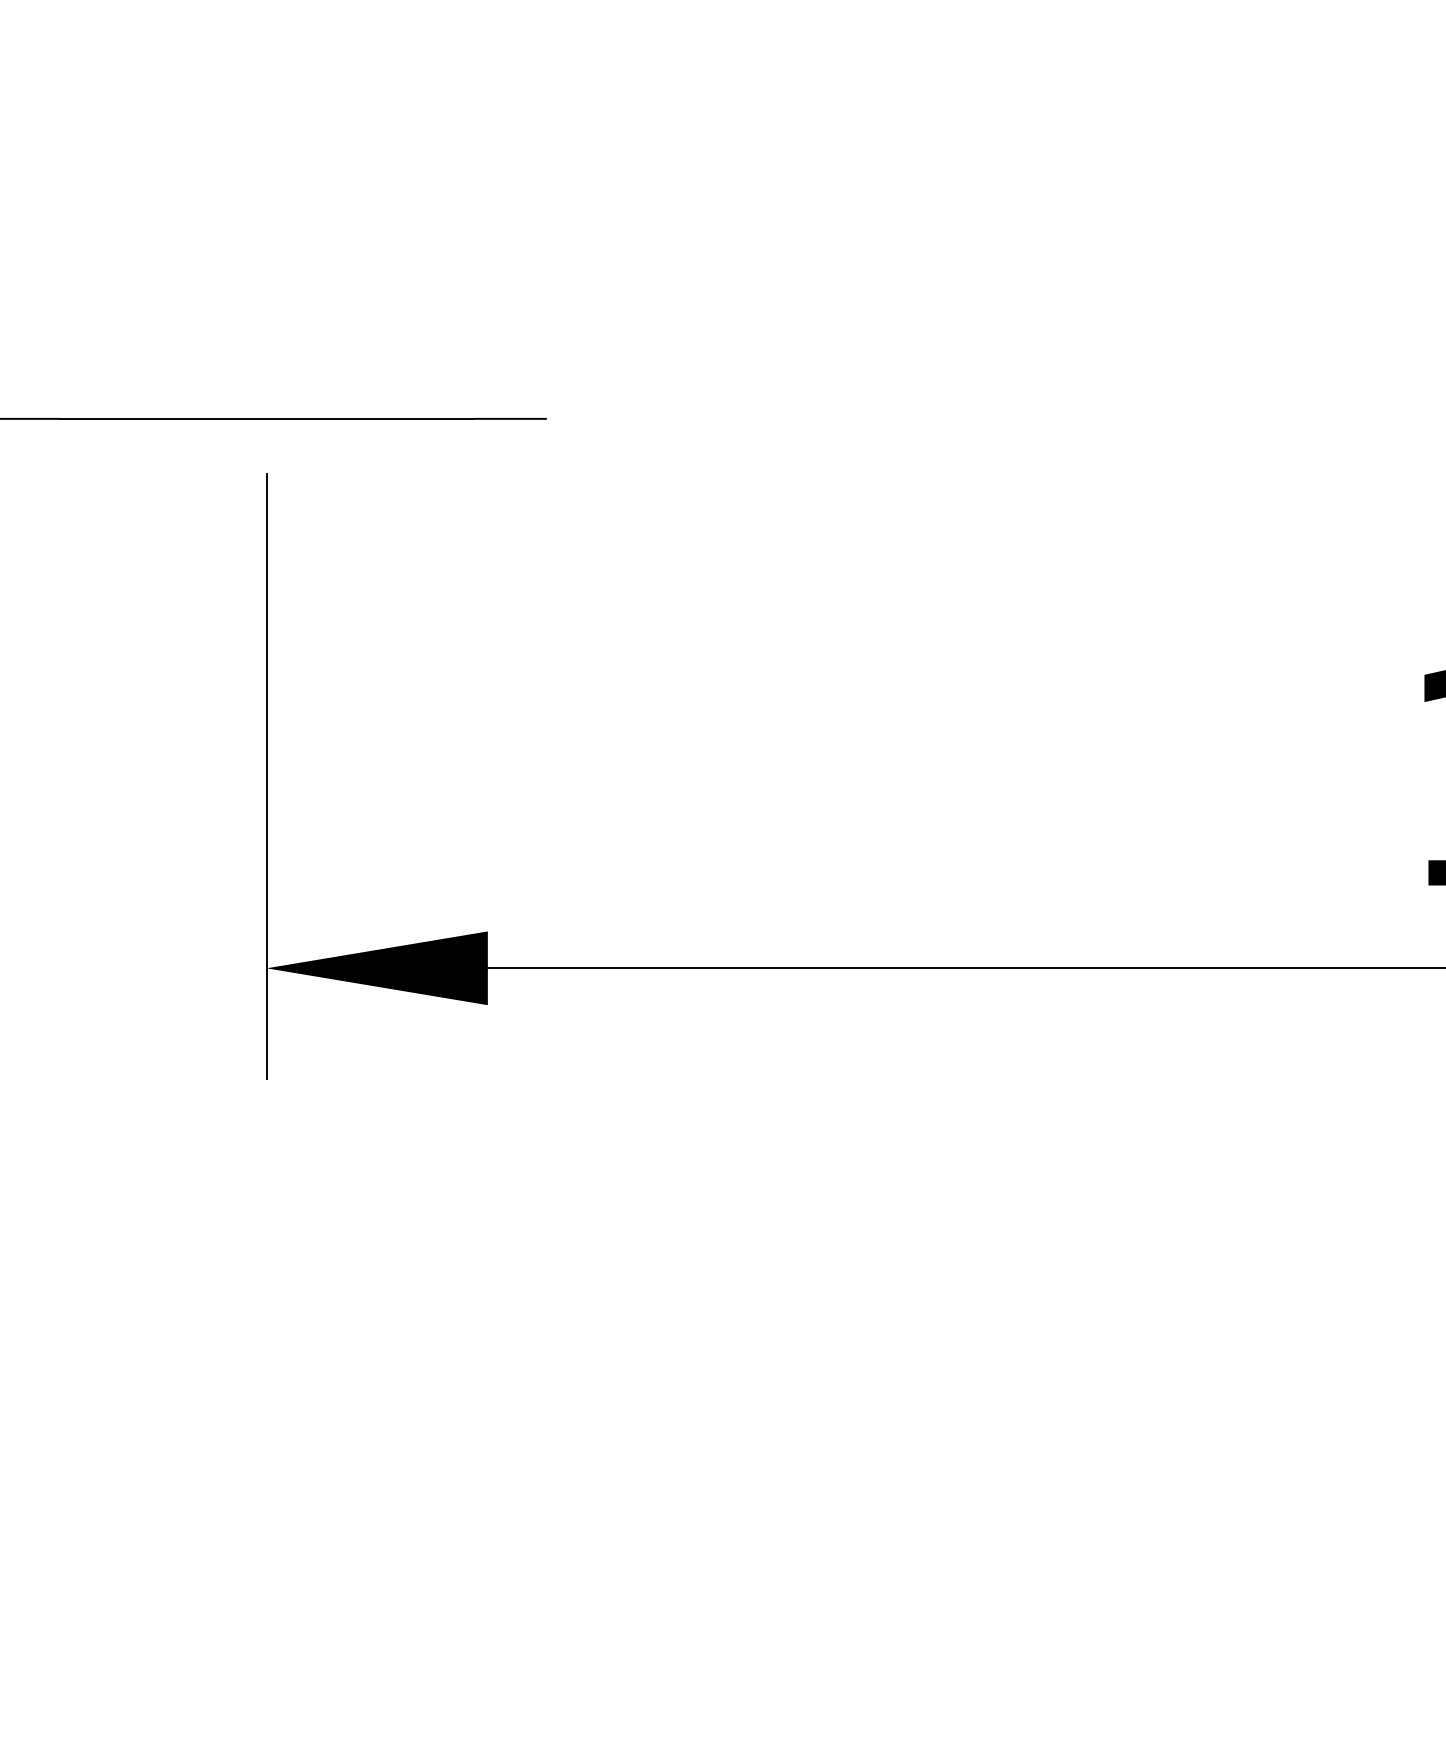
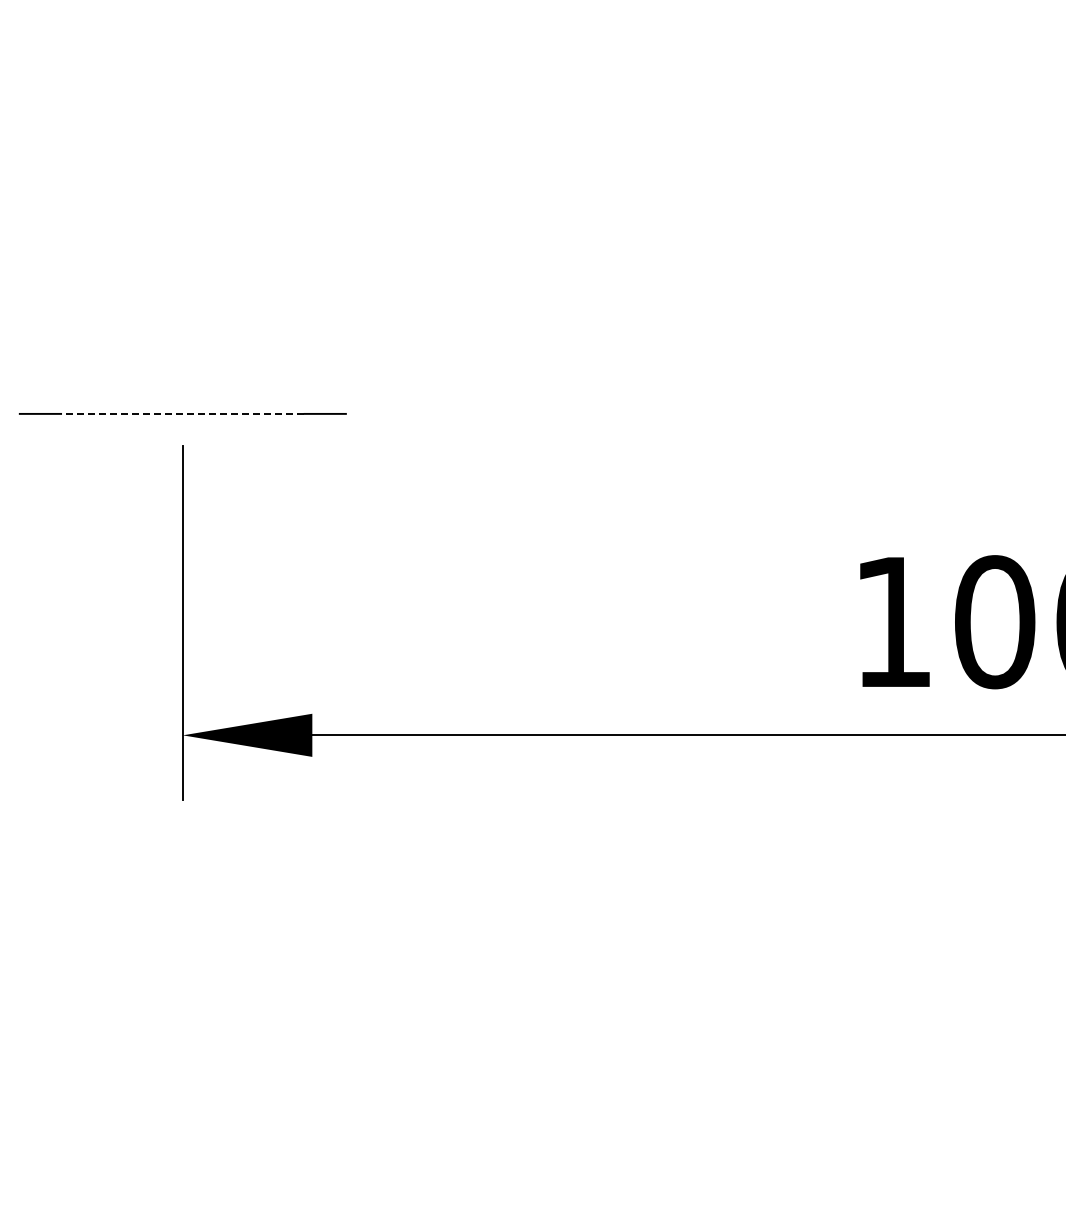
line: (265, 418) -> (182, 413), solid -> dashed

